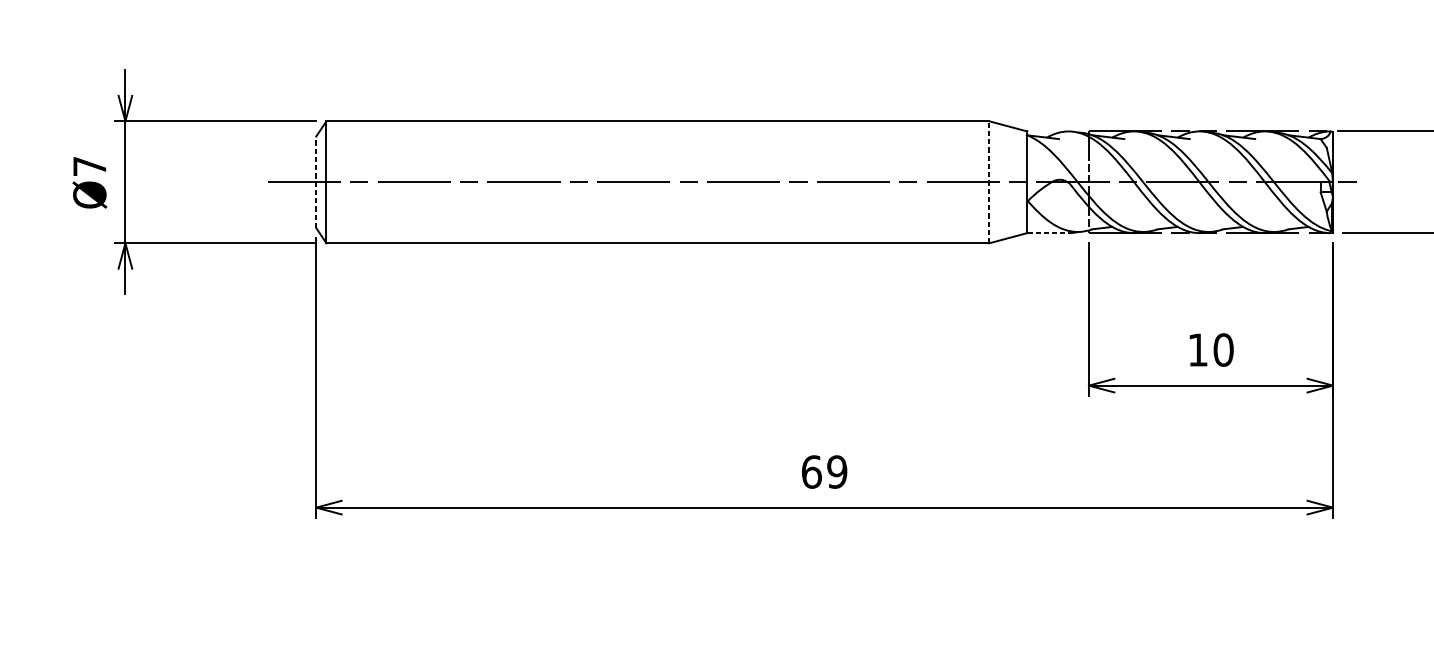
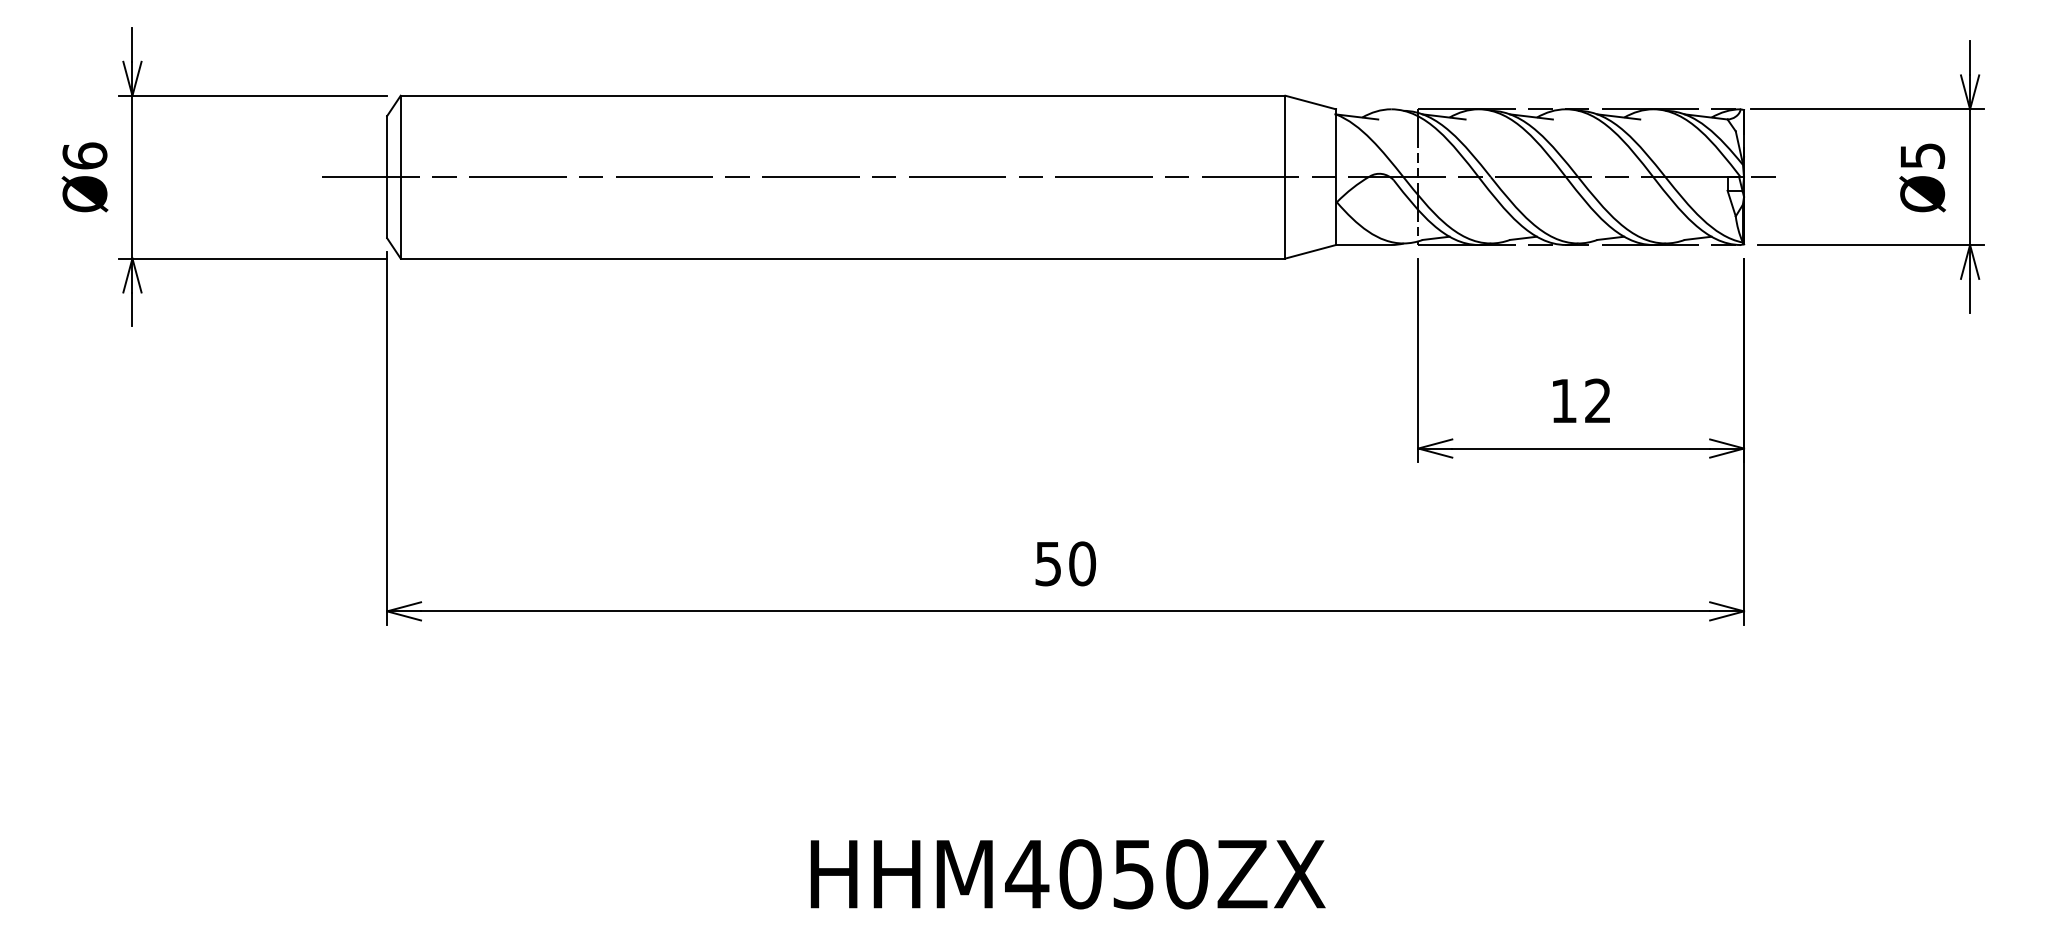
text: (89, 166) -> (84, 155), Ø7 -> Ø6
line: (316, 181) -> (387, 176), dashed -> solid
line: (989, 181) -> (1285, 176), dashed -> solid
line: (1047, 233) -> (1363, 245), dashed -> solid
text: (1223, 349) -> (1597, 400), 10 -> 12
text: (824, 471) -> (1065, 563), 69 -> 50

